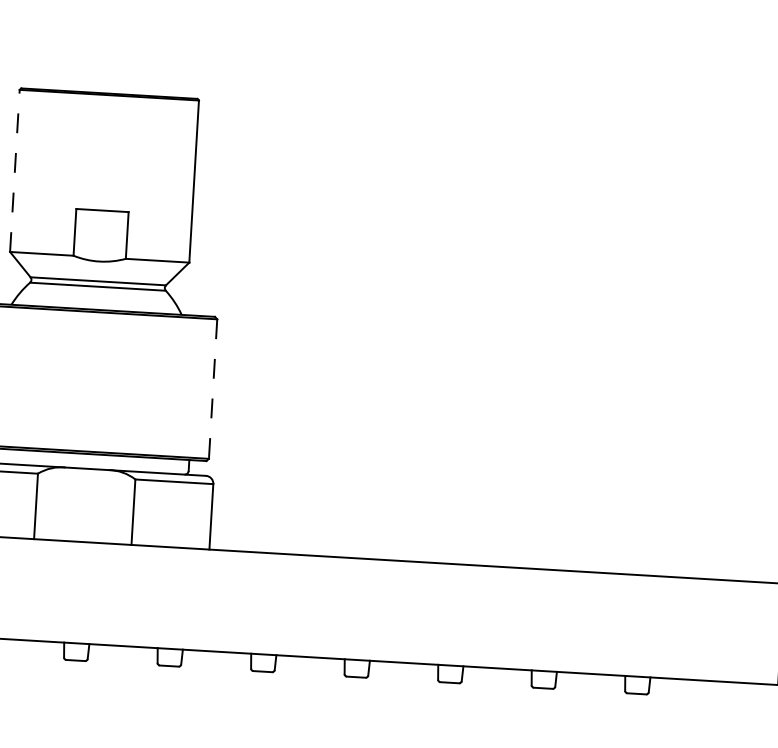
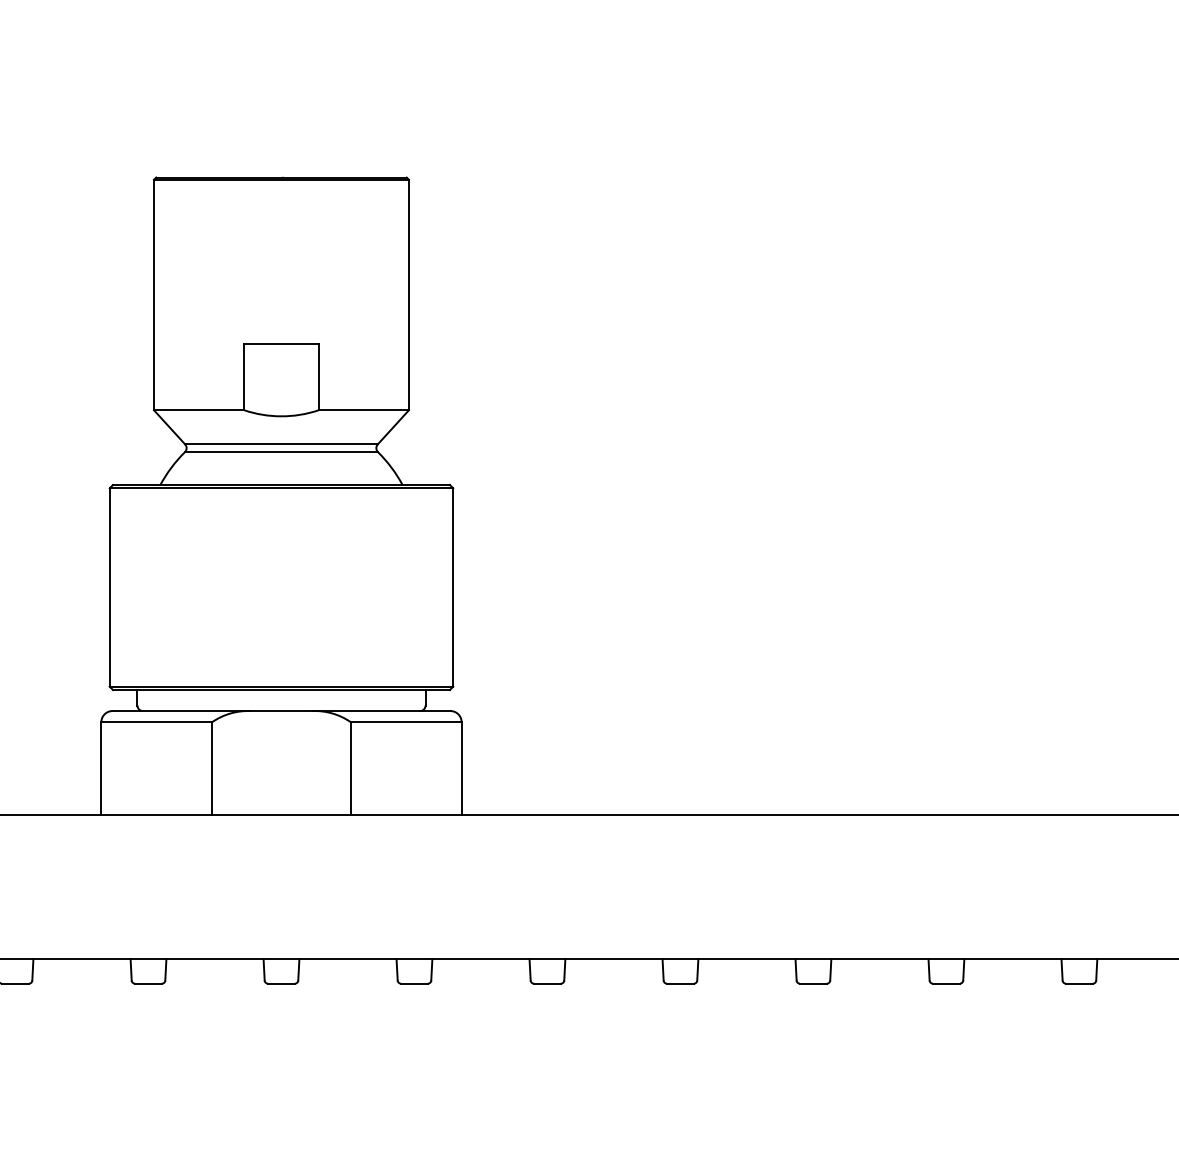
line: (15, 170) -> (154, 294), dashed -> solid
line: (213, 389) -> (453, 587), dashed -> solid

